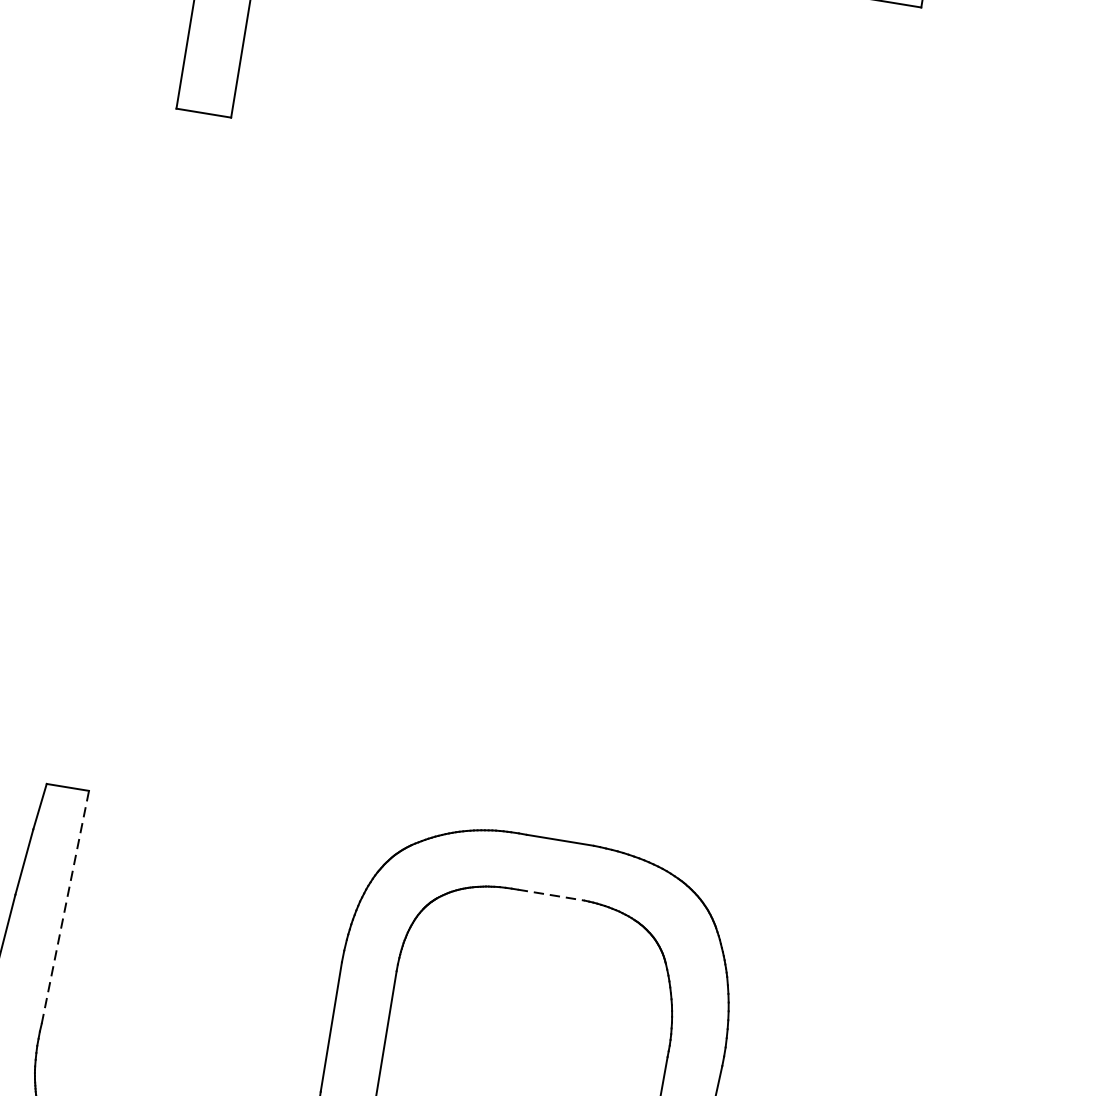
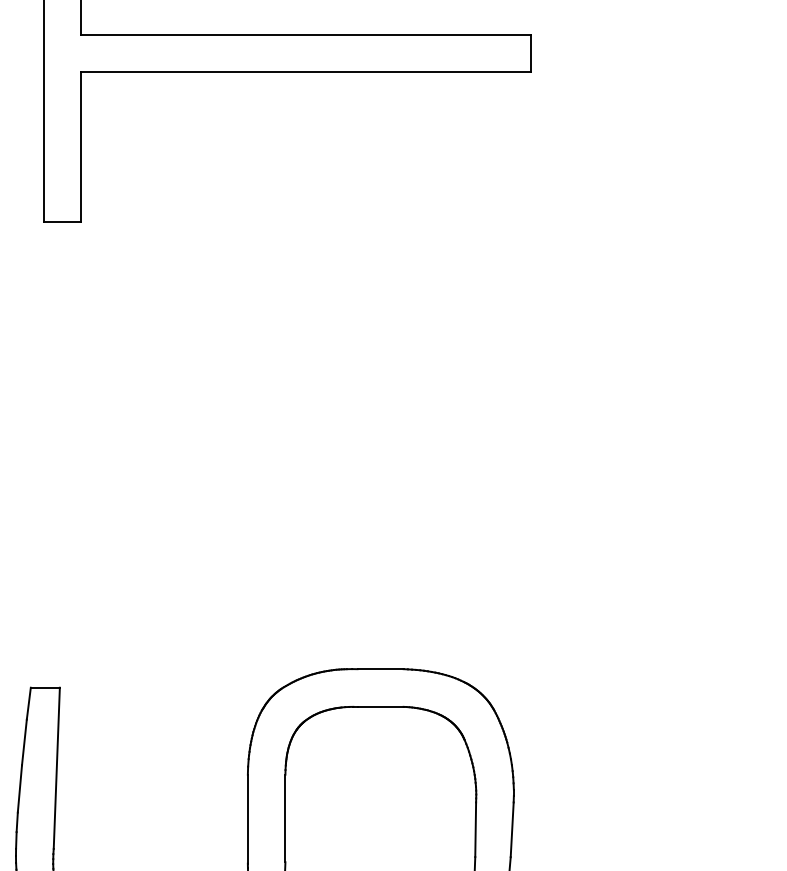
line: (552, 894) -> (381, 706), dashed -> solid
line: (64, 907) -> (56, 768), dashed -> solid

